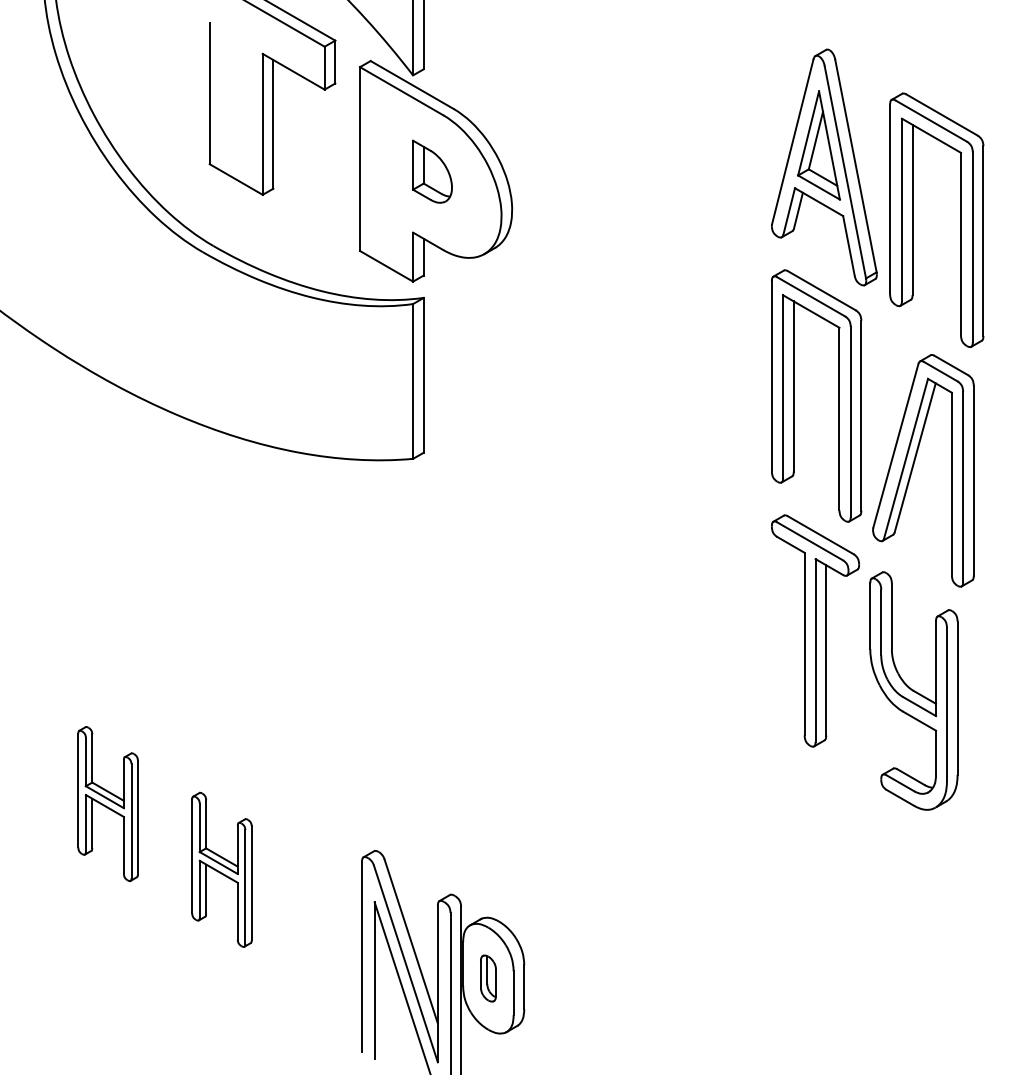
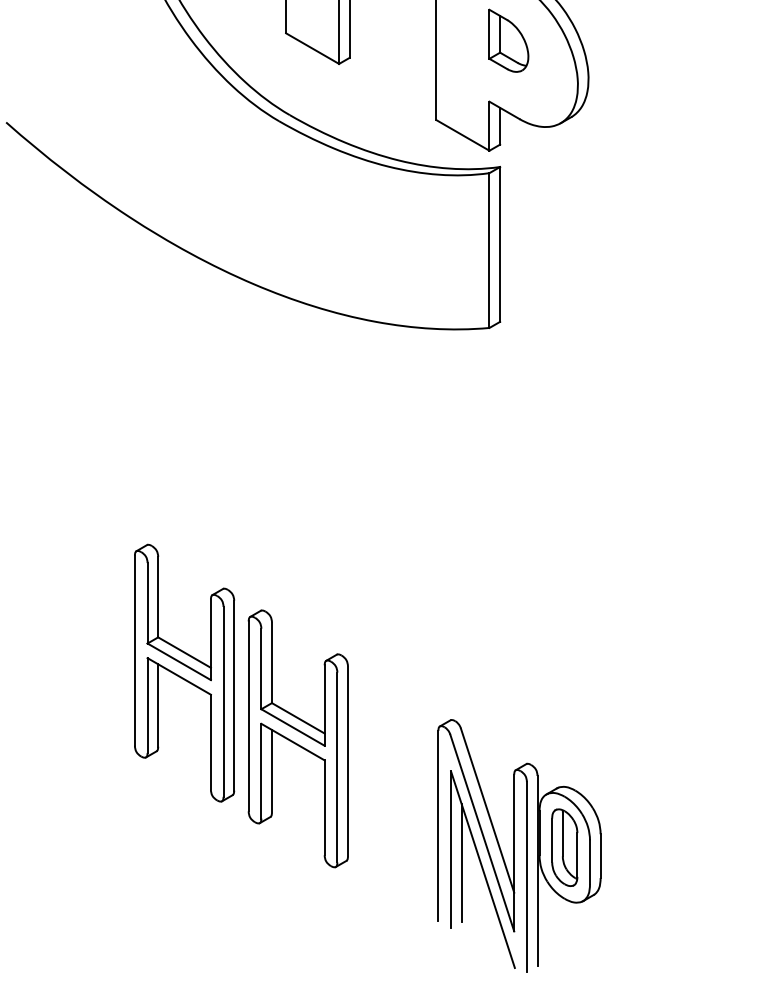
part: (107, 803) -> (183, 672), size x1.67
part: (221, 869) -> (297, 738), size x1.67
part: (488, 978) -> (564, 847), size x1.67
line: (385, 993) -> (461, 862), added

